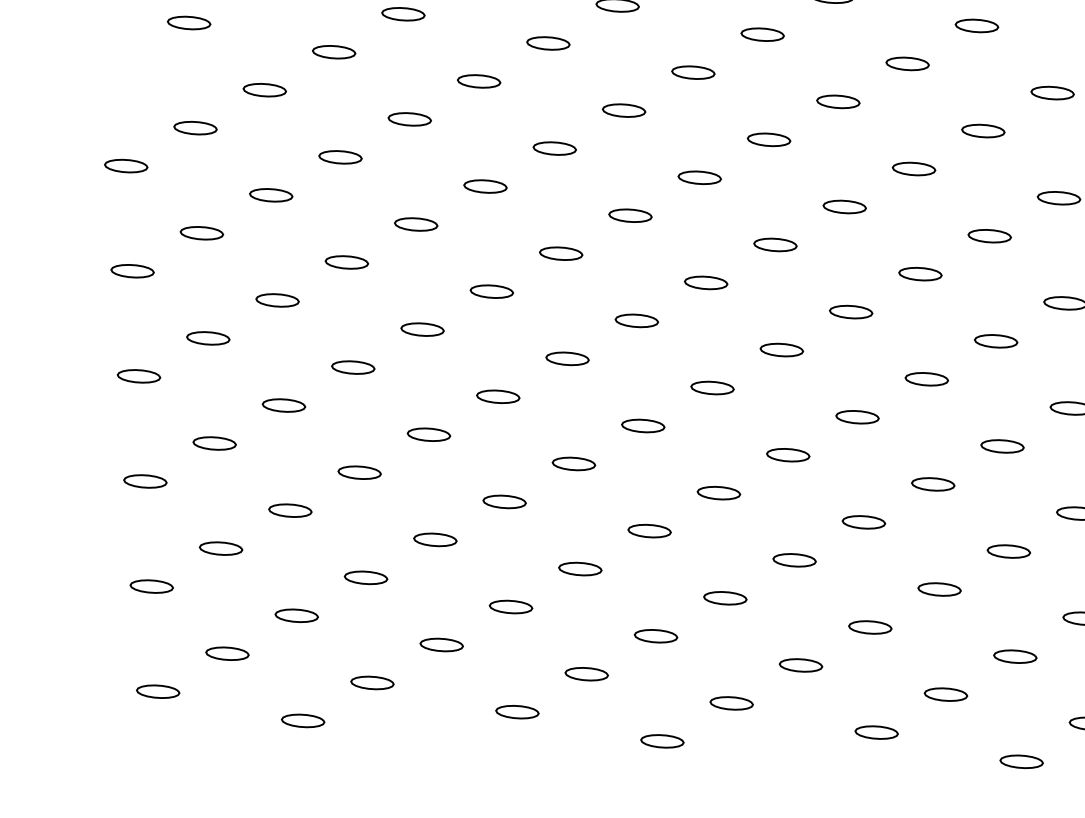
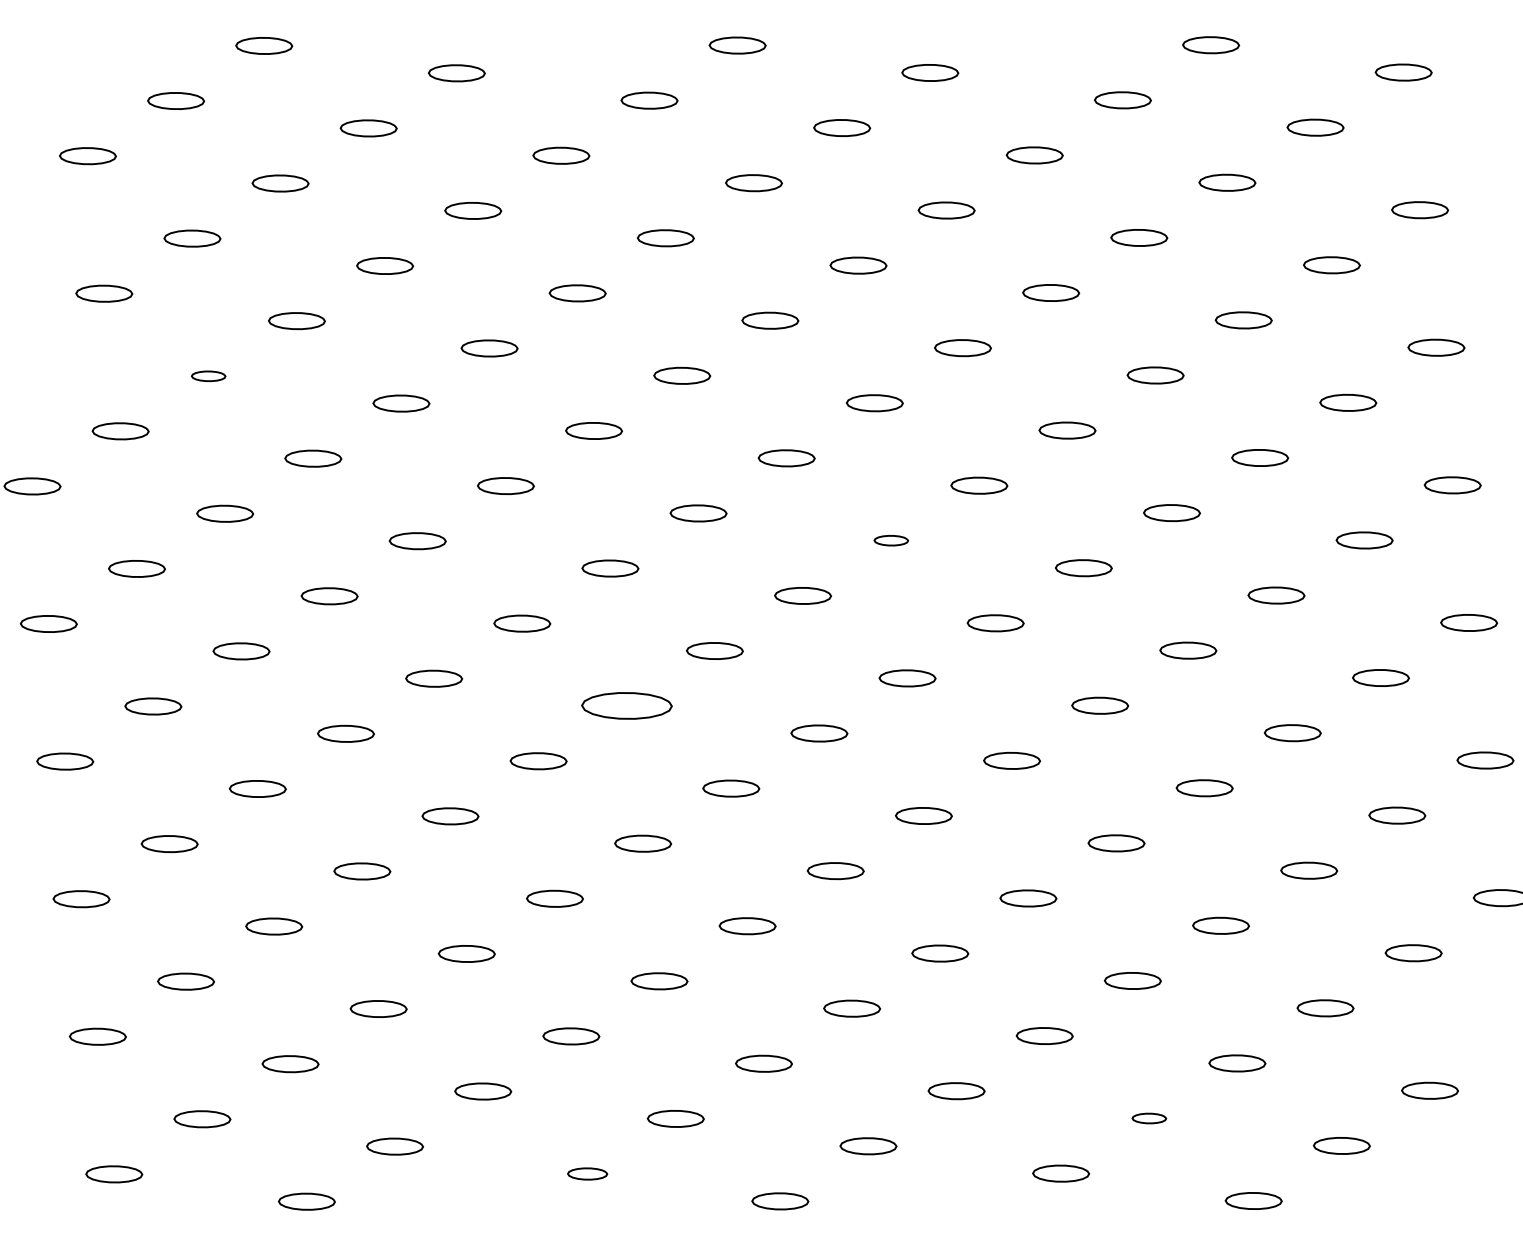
part: (264, 90) -> (208, 376), size x0.6
part: (775, 244) -> (891, 540), size x0.6
part: (567, 359) -> (626, 706), size x1.6
part: (946, 694) -> (1149, 1118), size x0.6
part: (517, 711) -> (587, 1173), size x0.7

